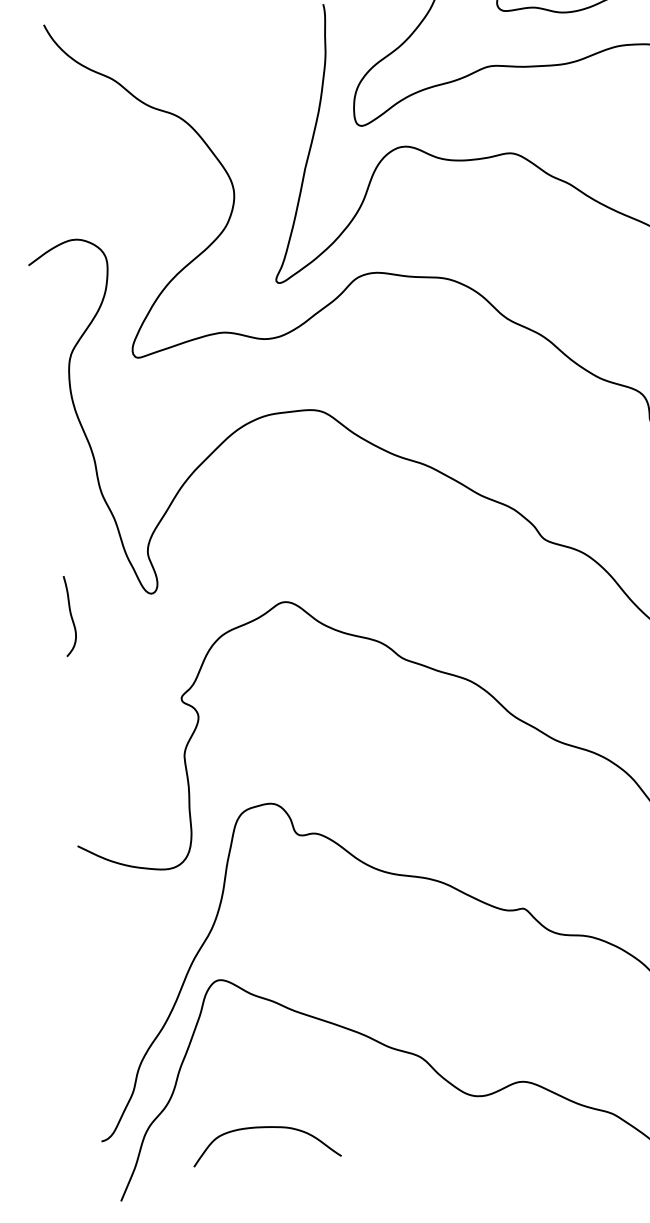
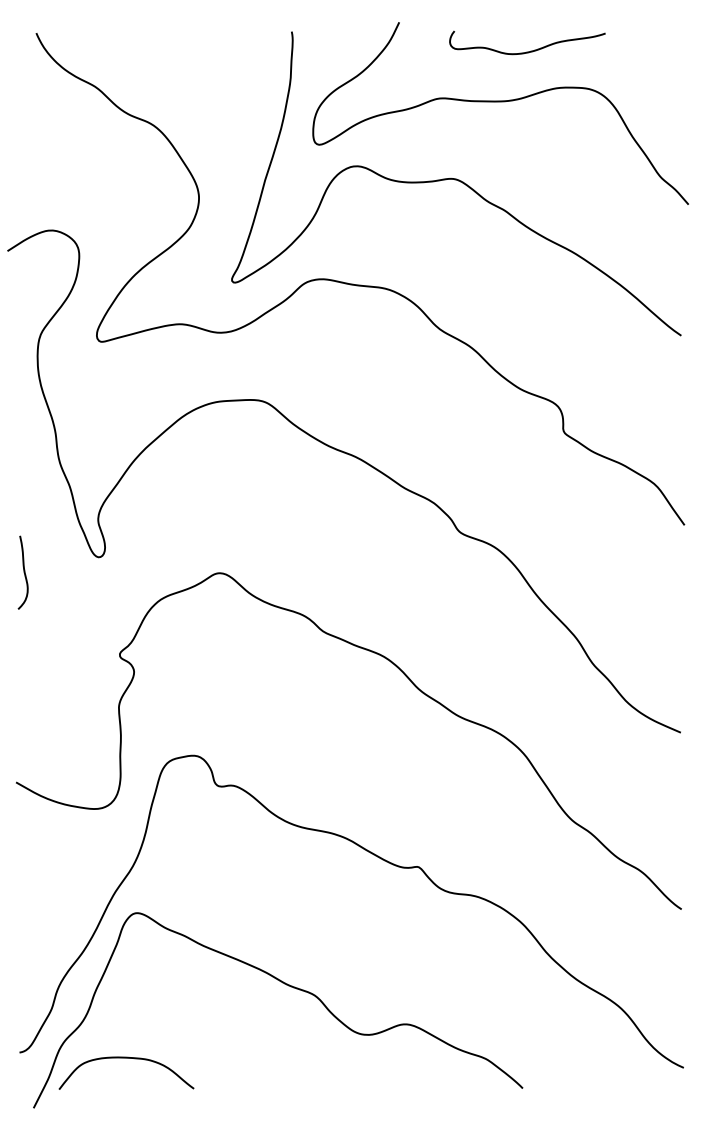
curve: (265, 1128) -> (126, 1058), moved

